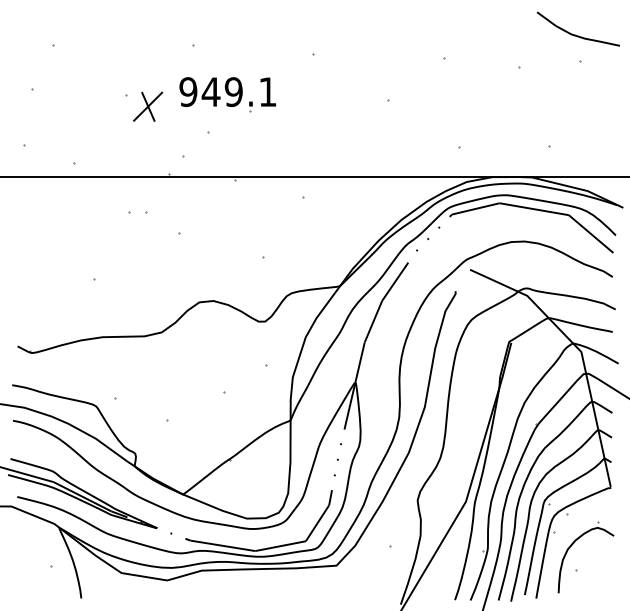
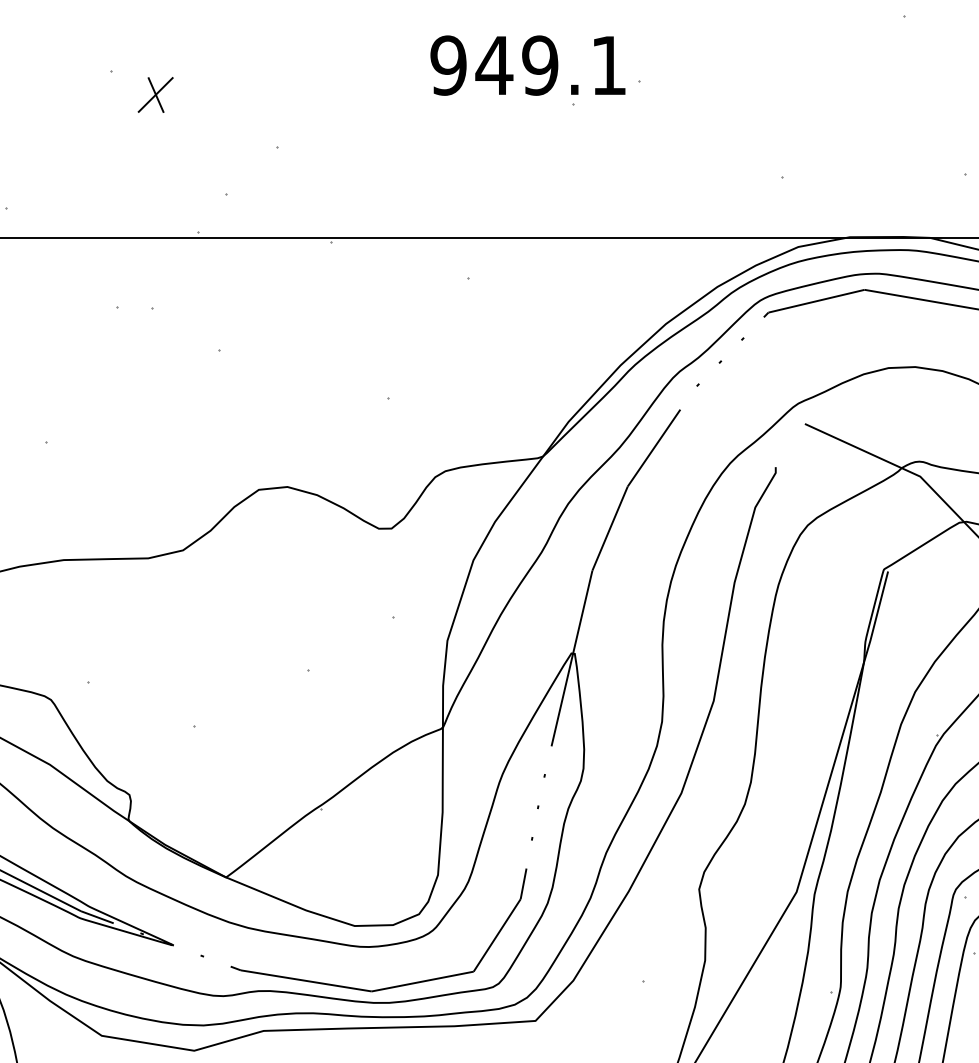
part: (227, 94) -> (527, 70), moved
part: (148, 106) -> (156, 94), size x0.6

